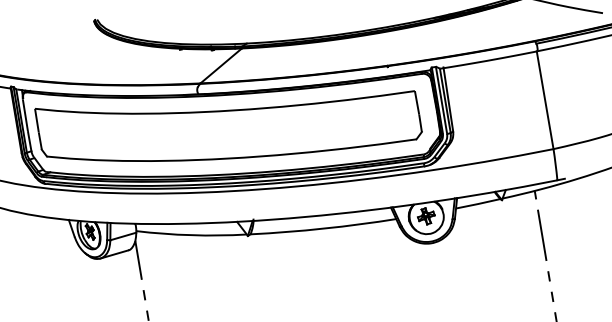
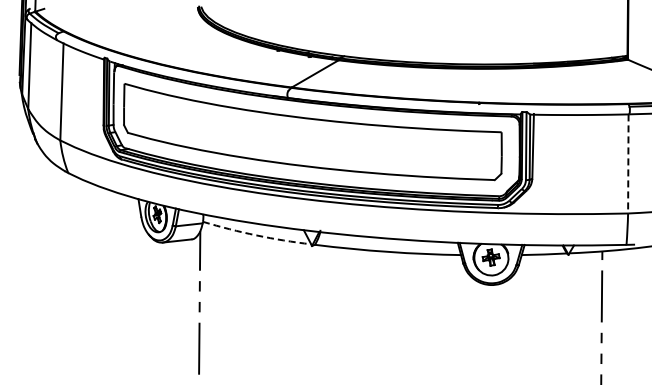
line: (545, 99) -> (628, 163), solid -> dashed
arc: (191, 235) -> (256, 235), solid -> dashed

